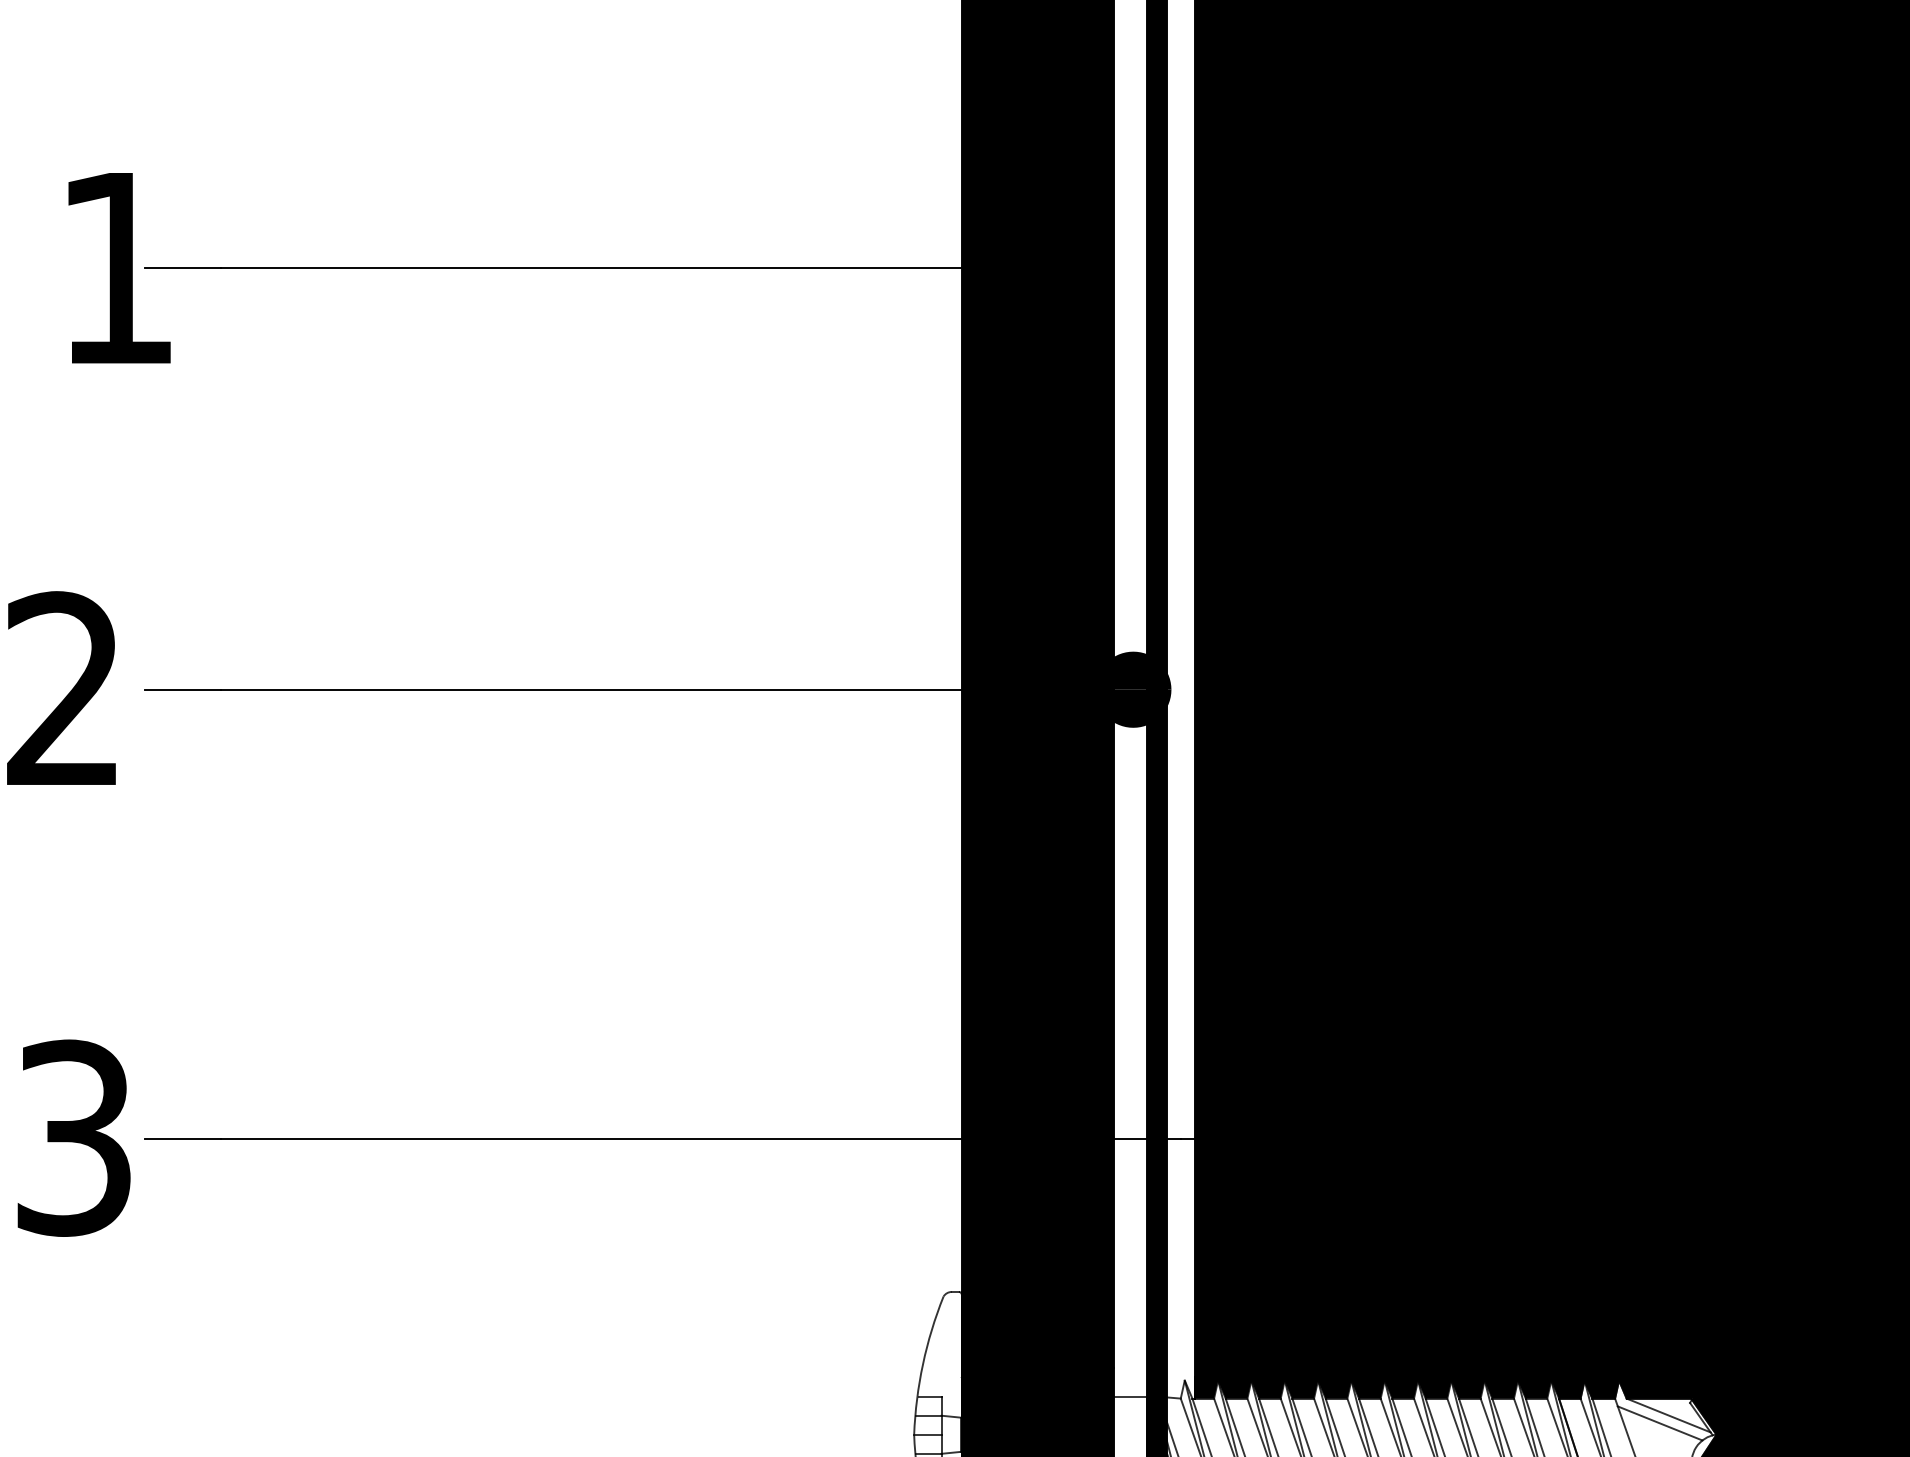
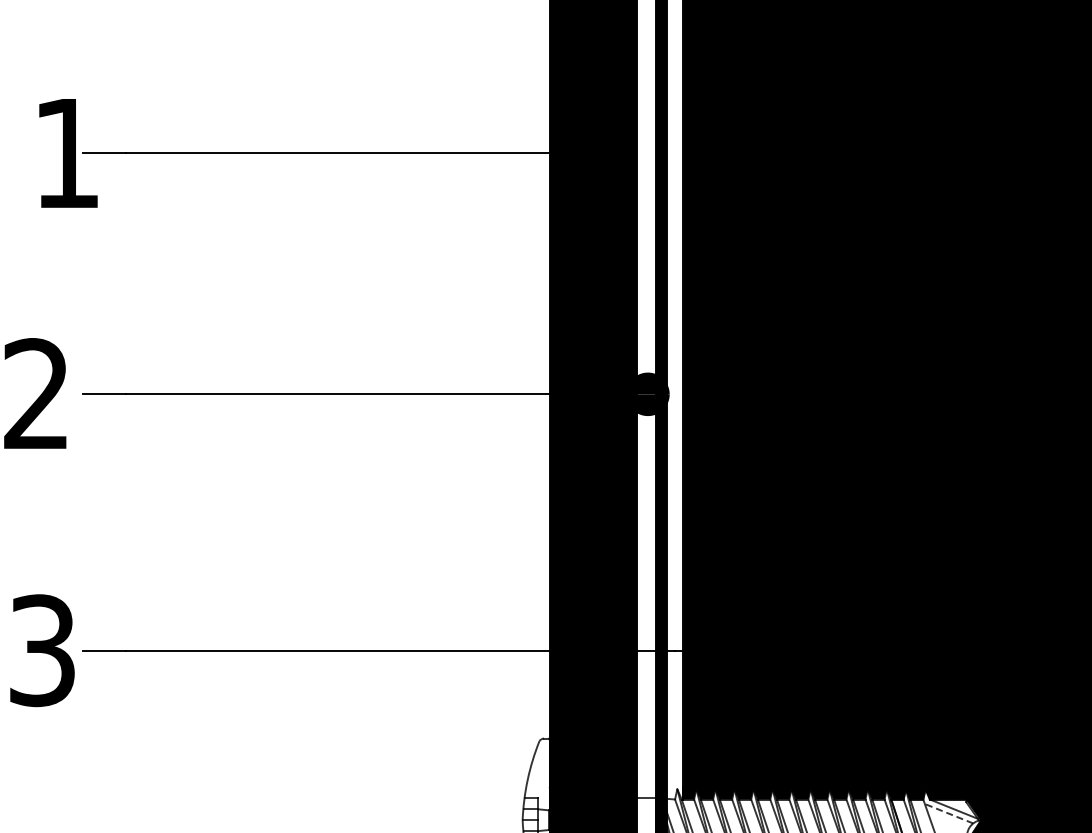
line: (1659, 1423) -> (948, 813), solid -> dashed

